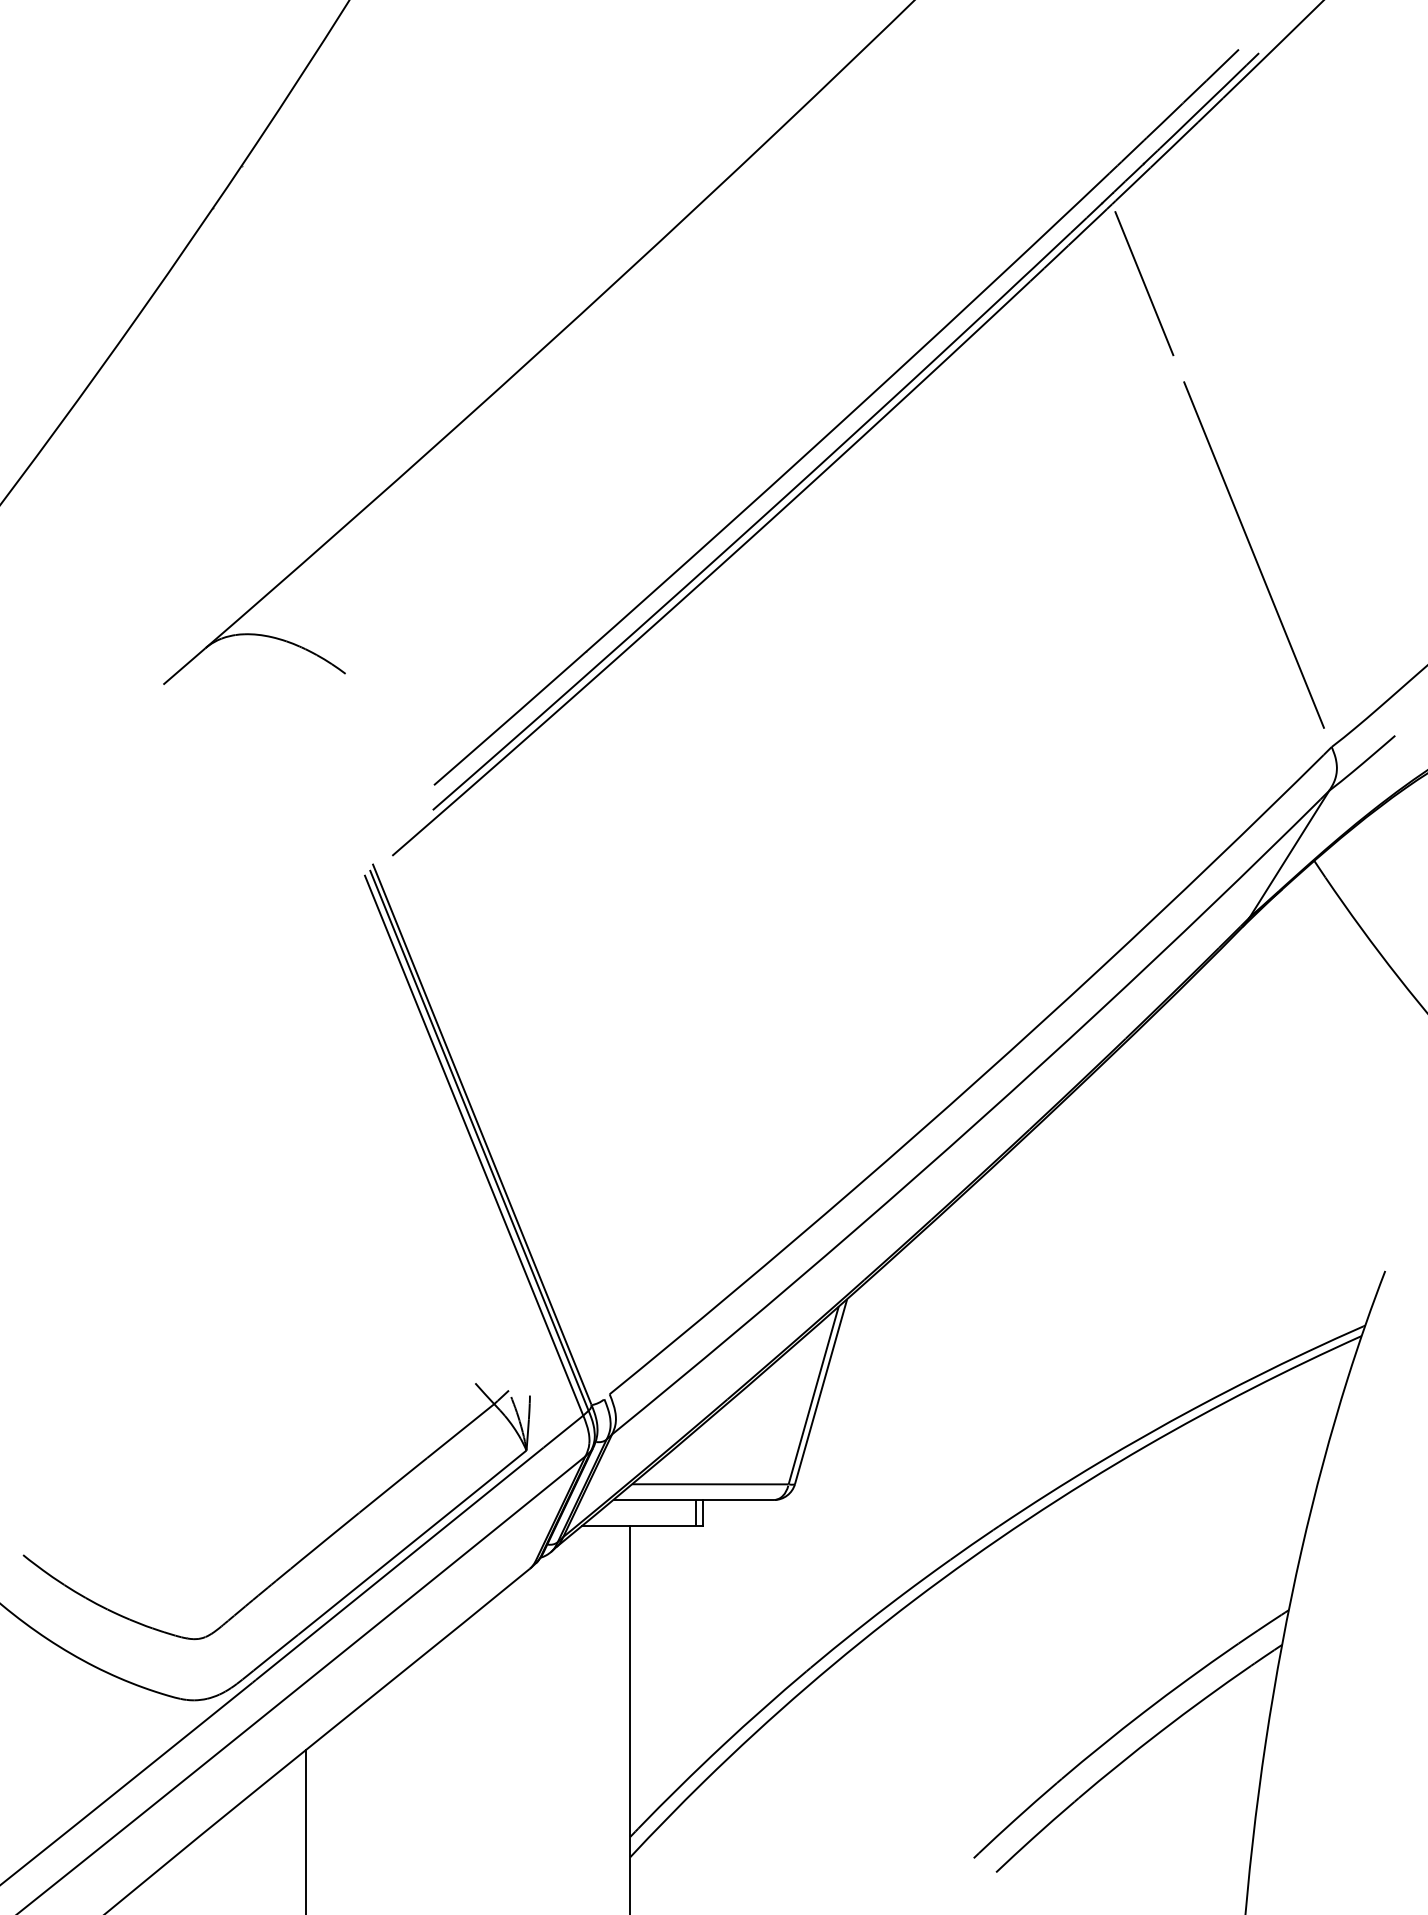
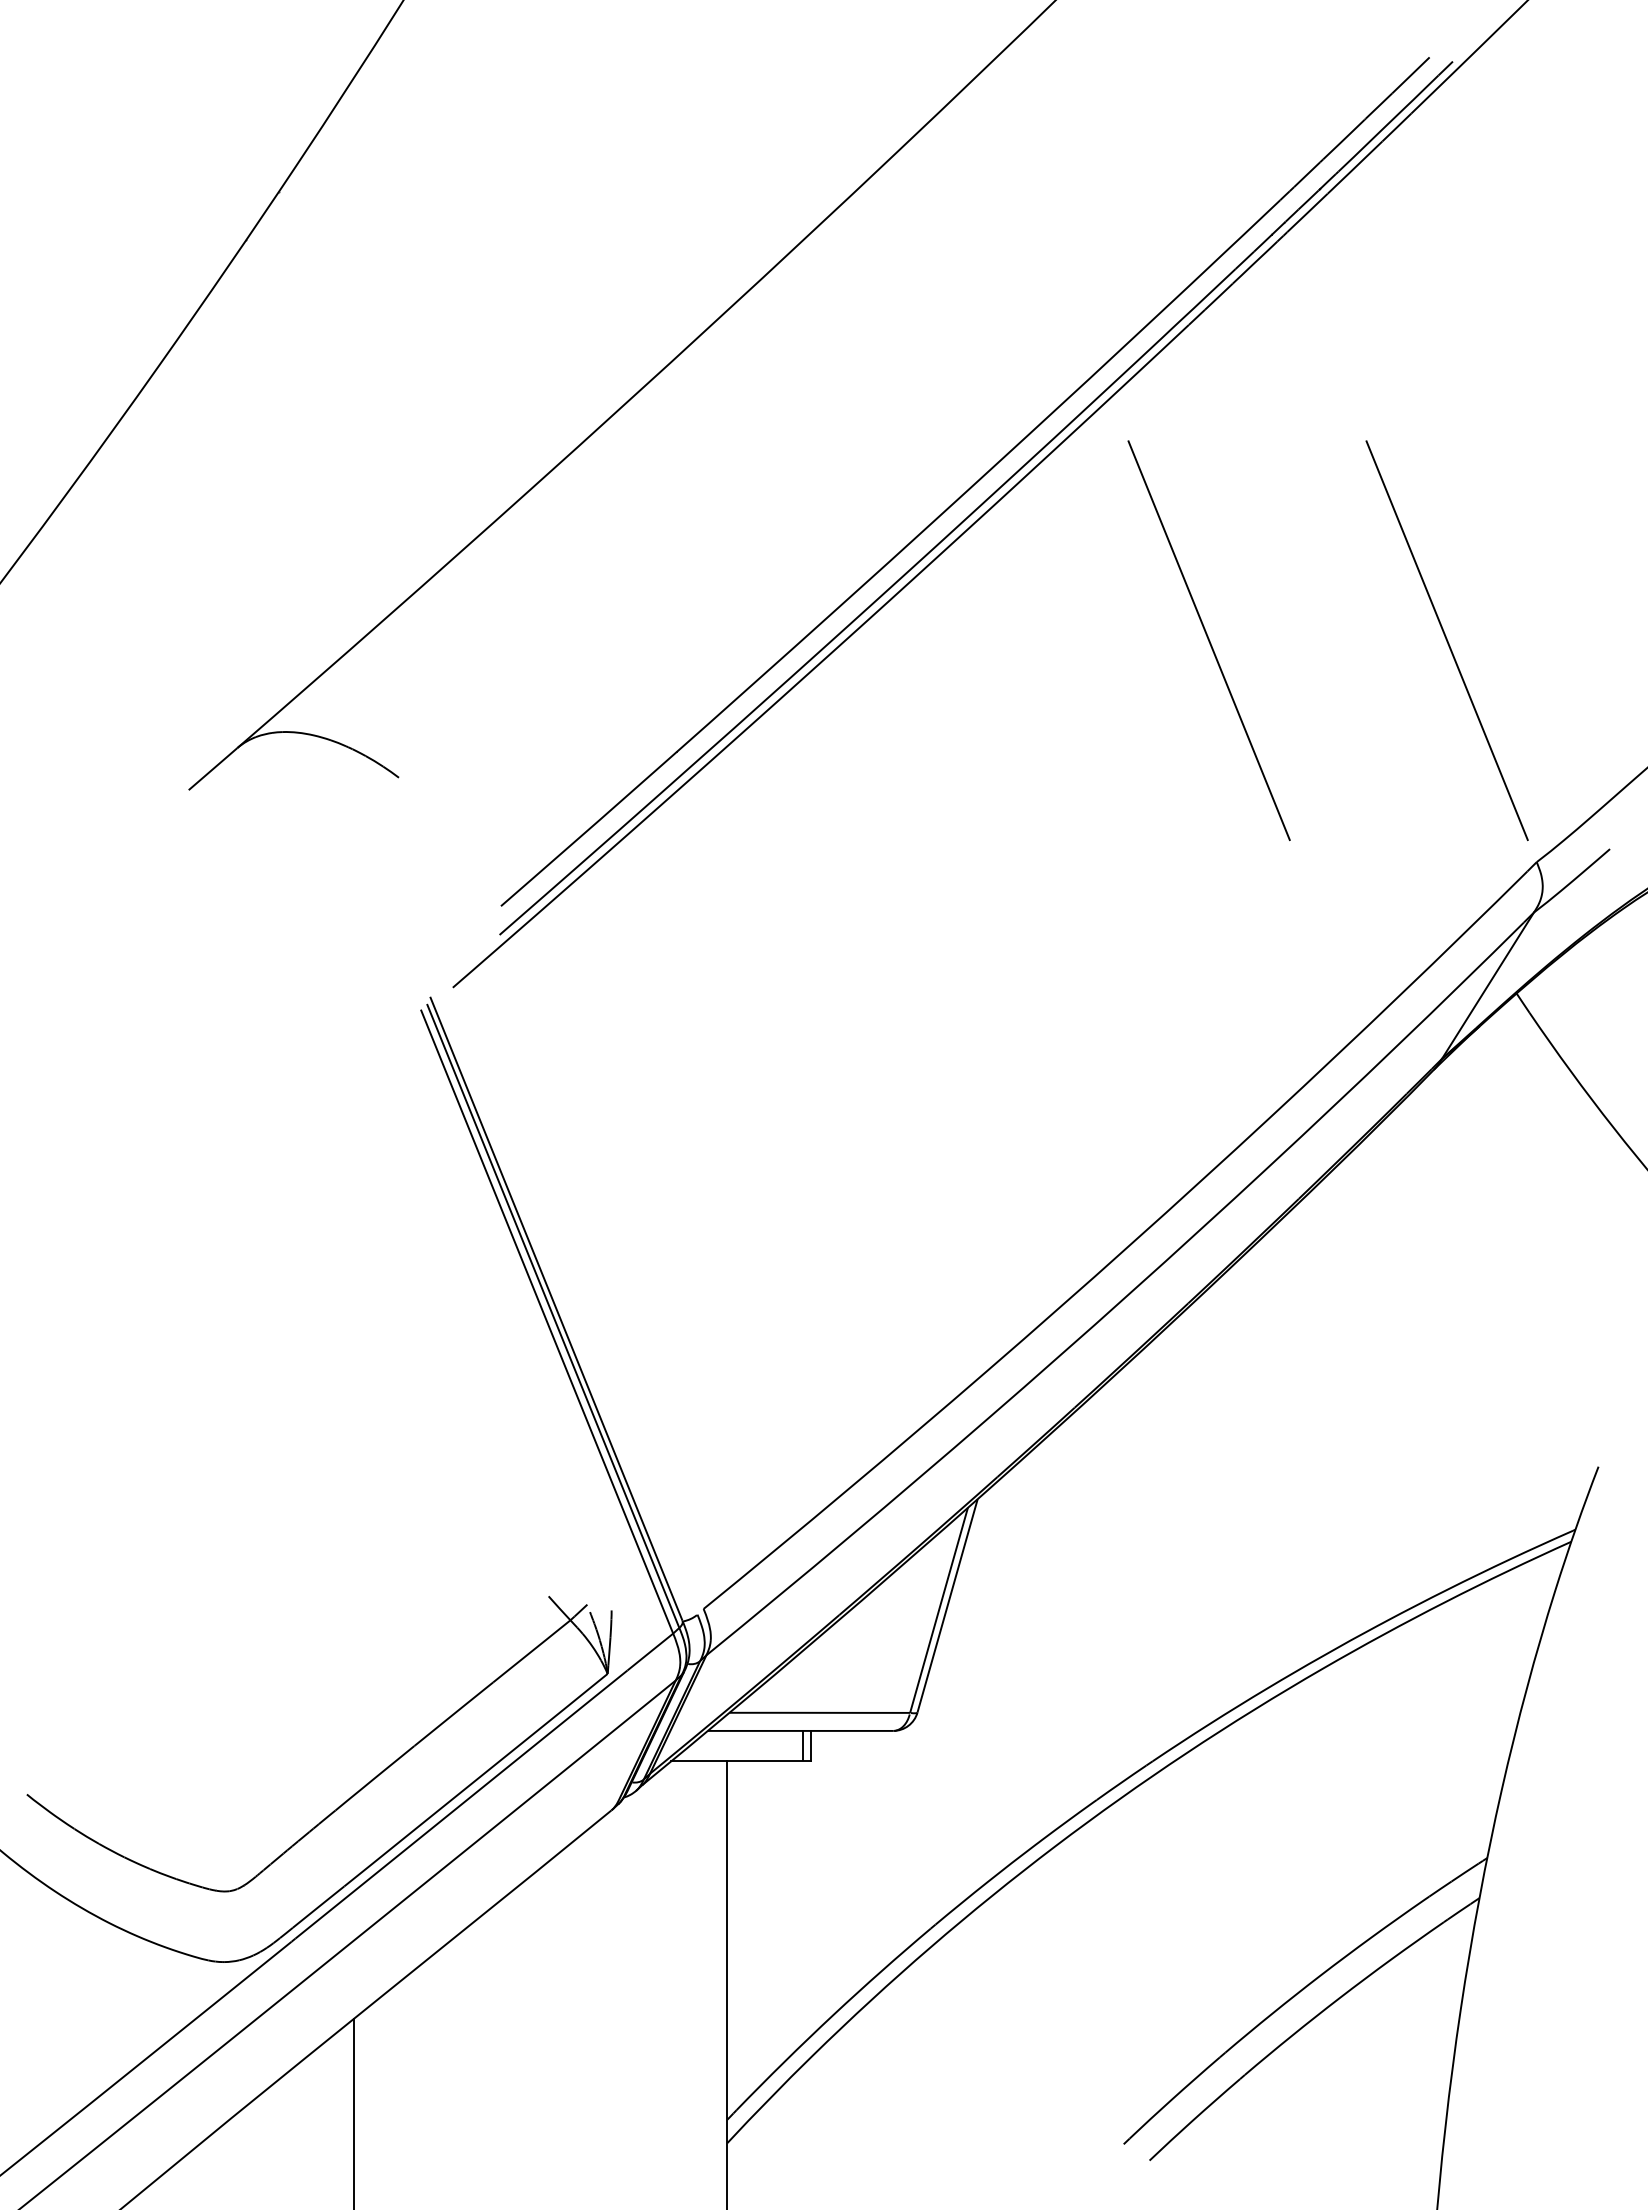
line: (1144, 283) -> (1320, 327), removed
line: (1047, 554) -> (1208, 640), added

